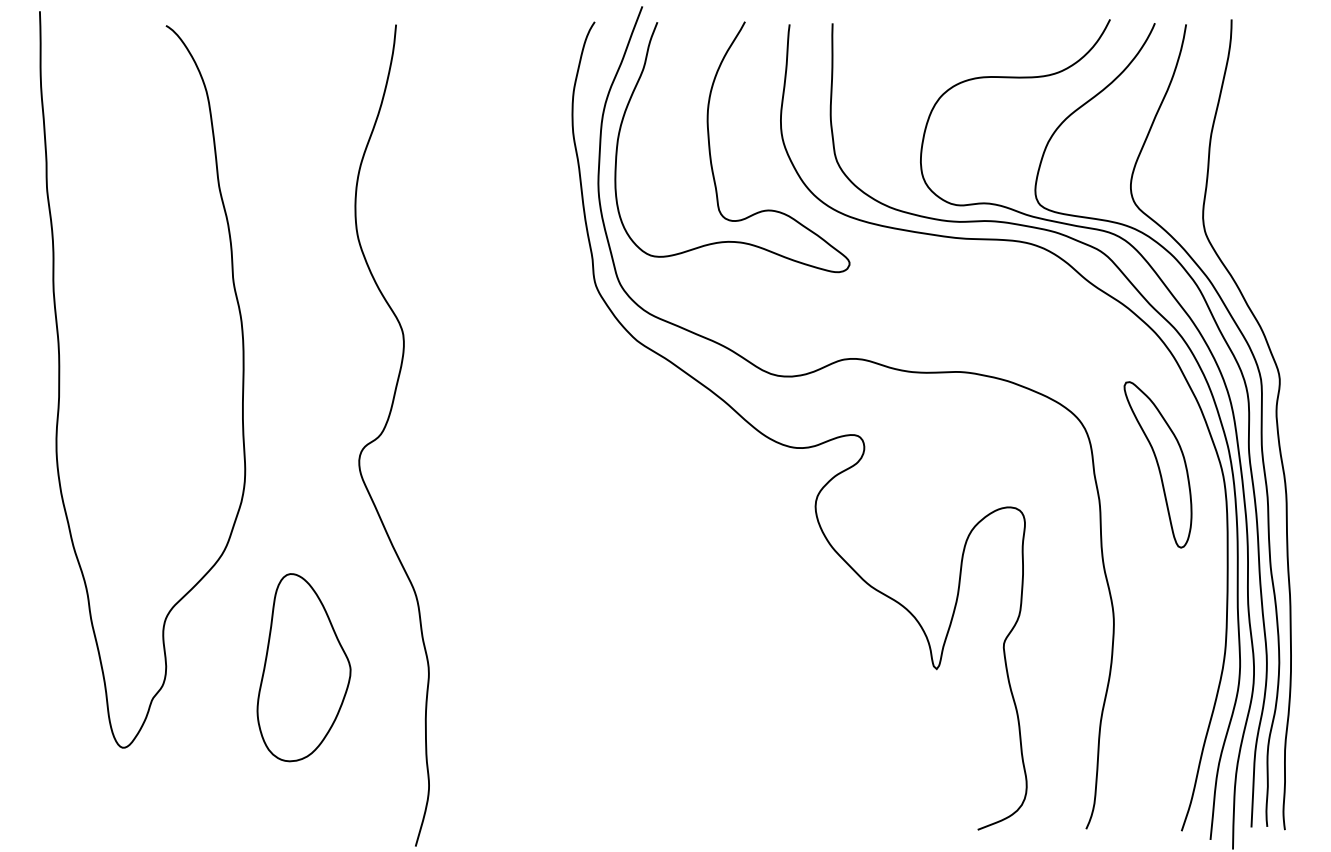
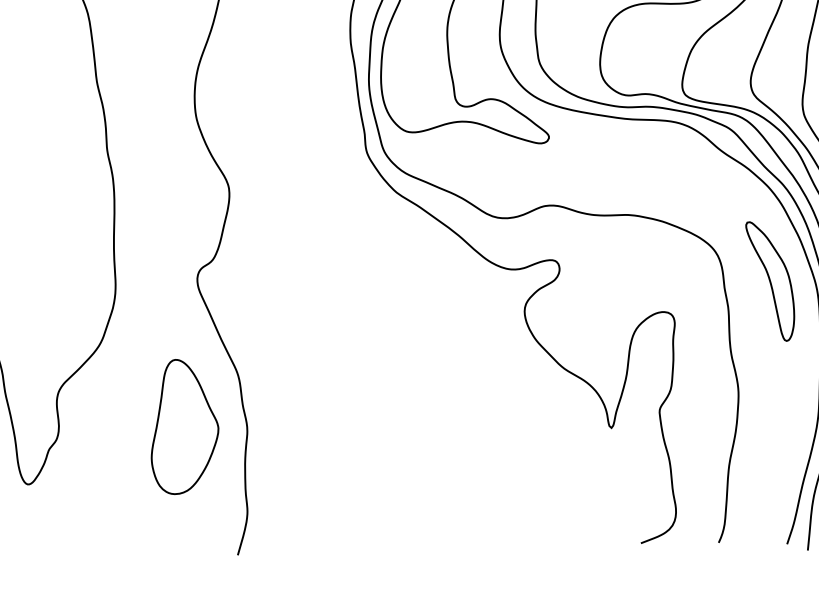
part: (303, 667) -> (184, 426), moved

